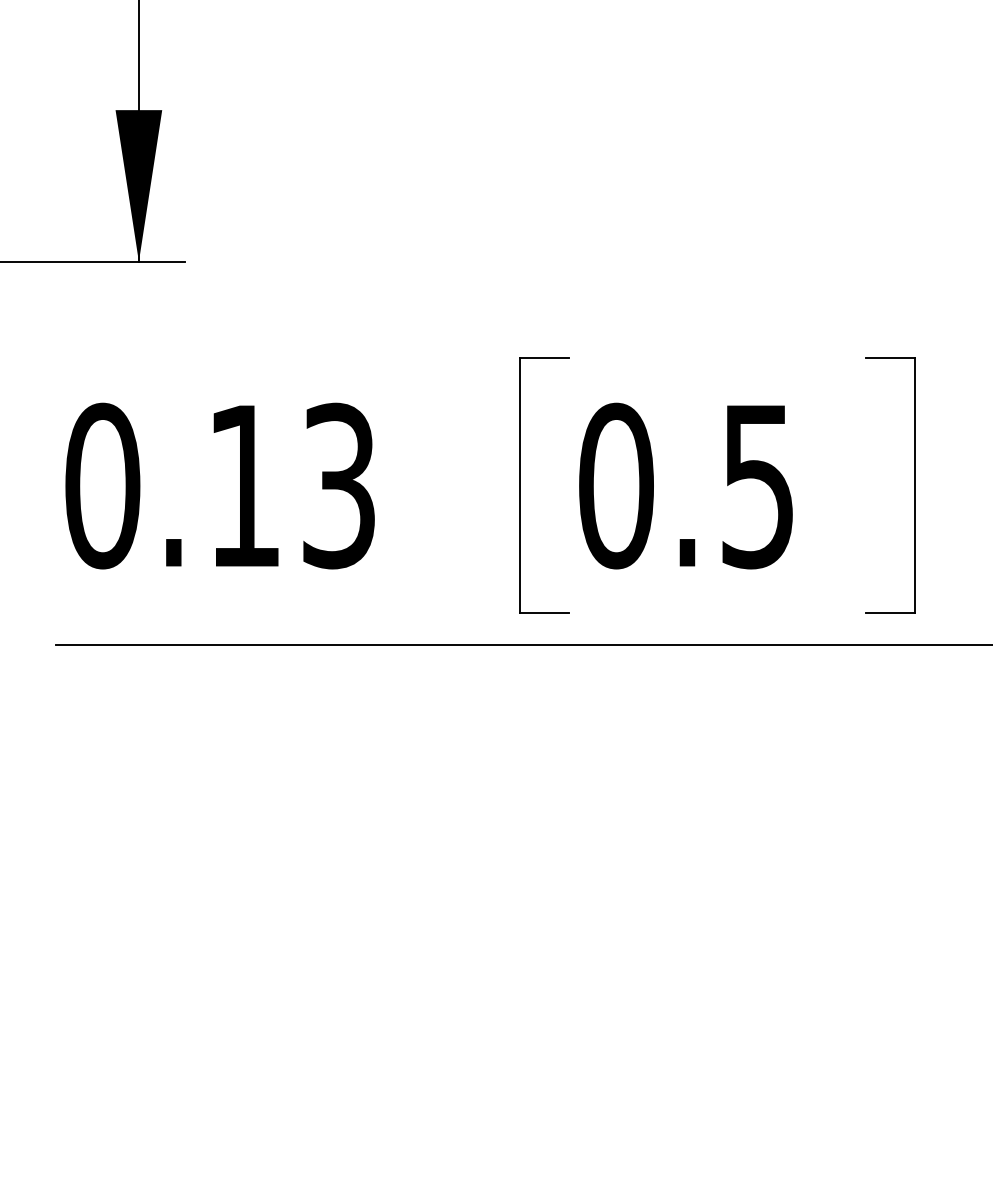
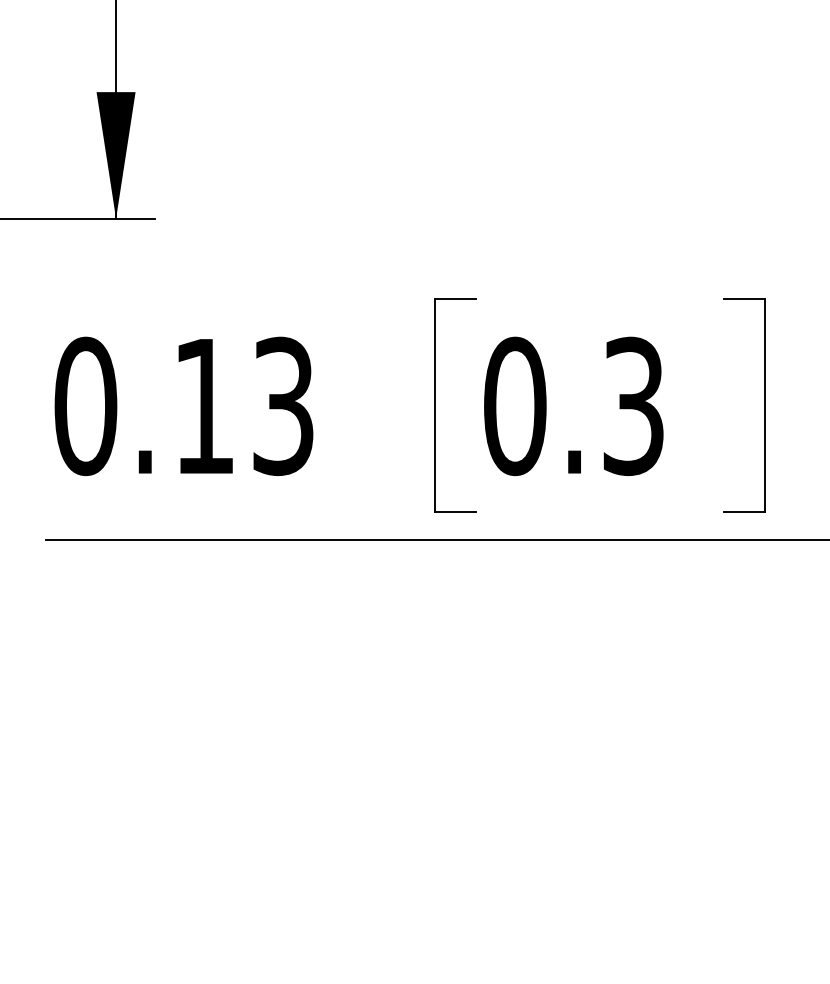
text: (757, 485) -> (633, 405), 0.5 -> 0.3

